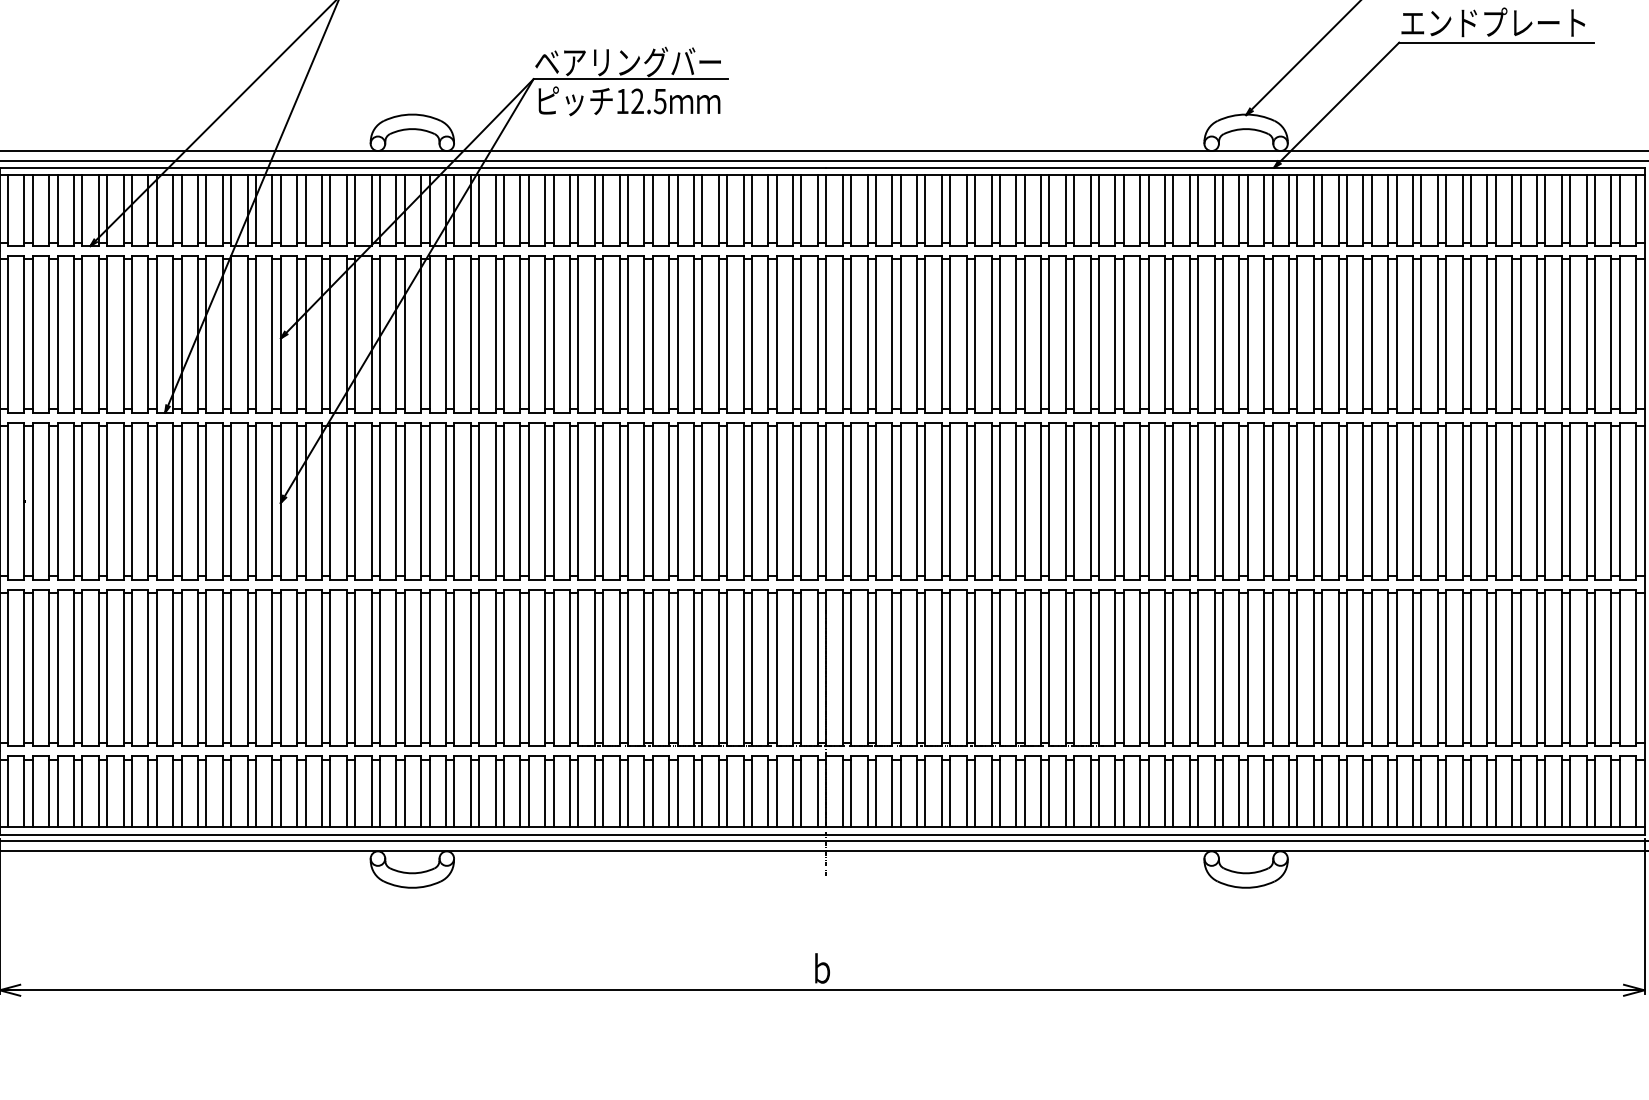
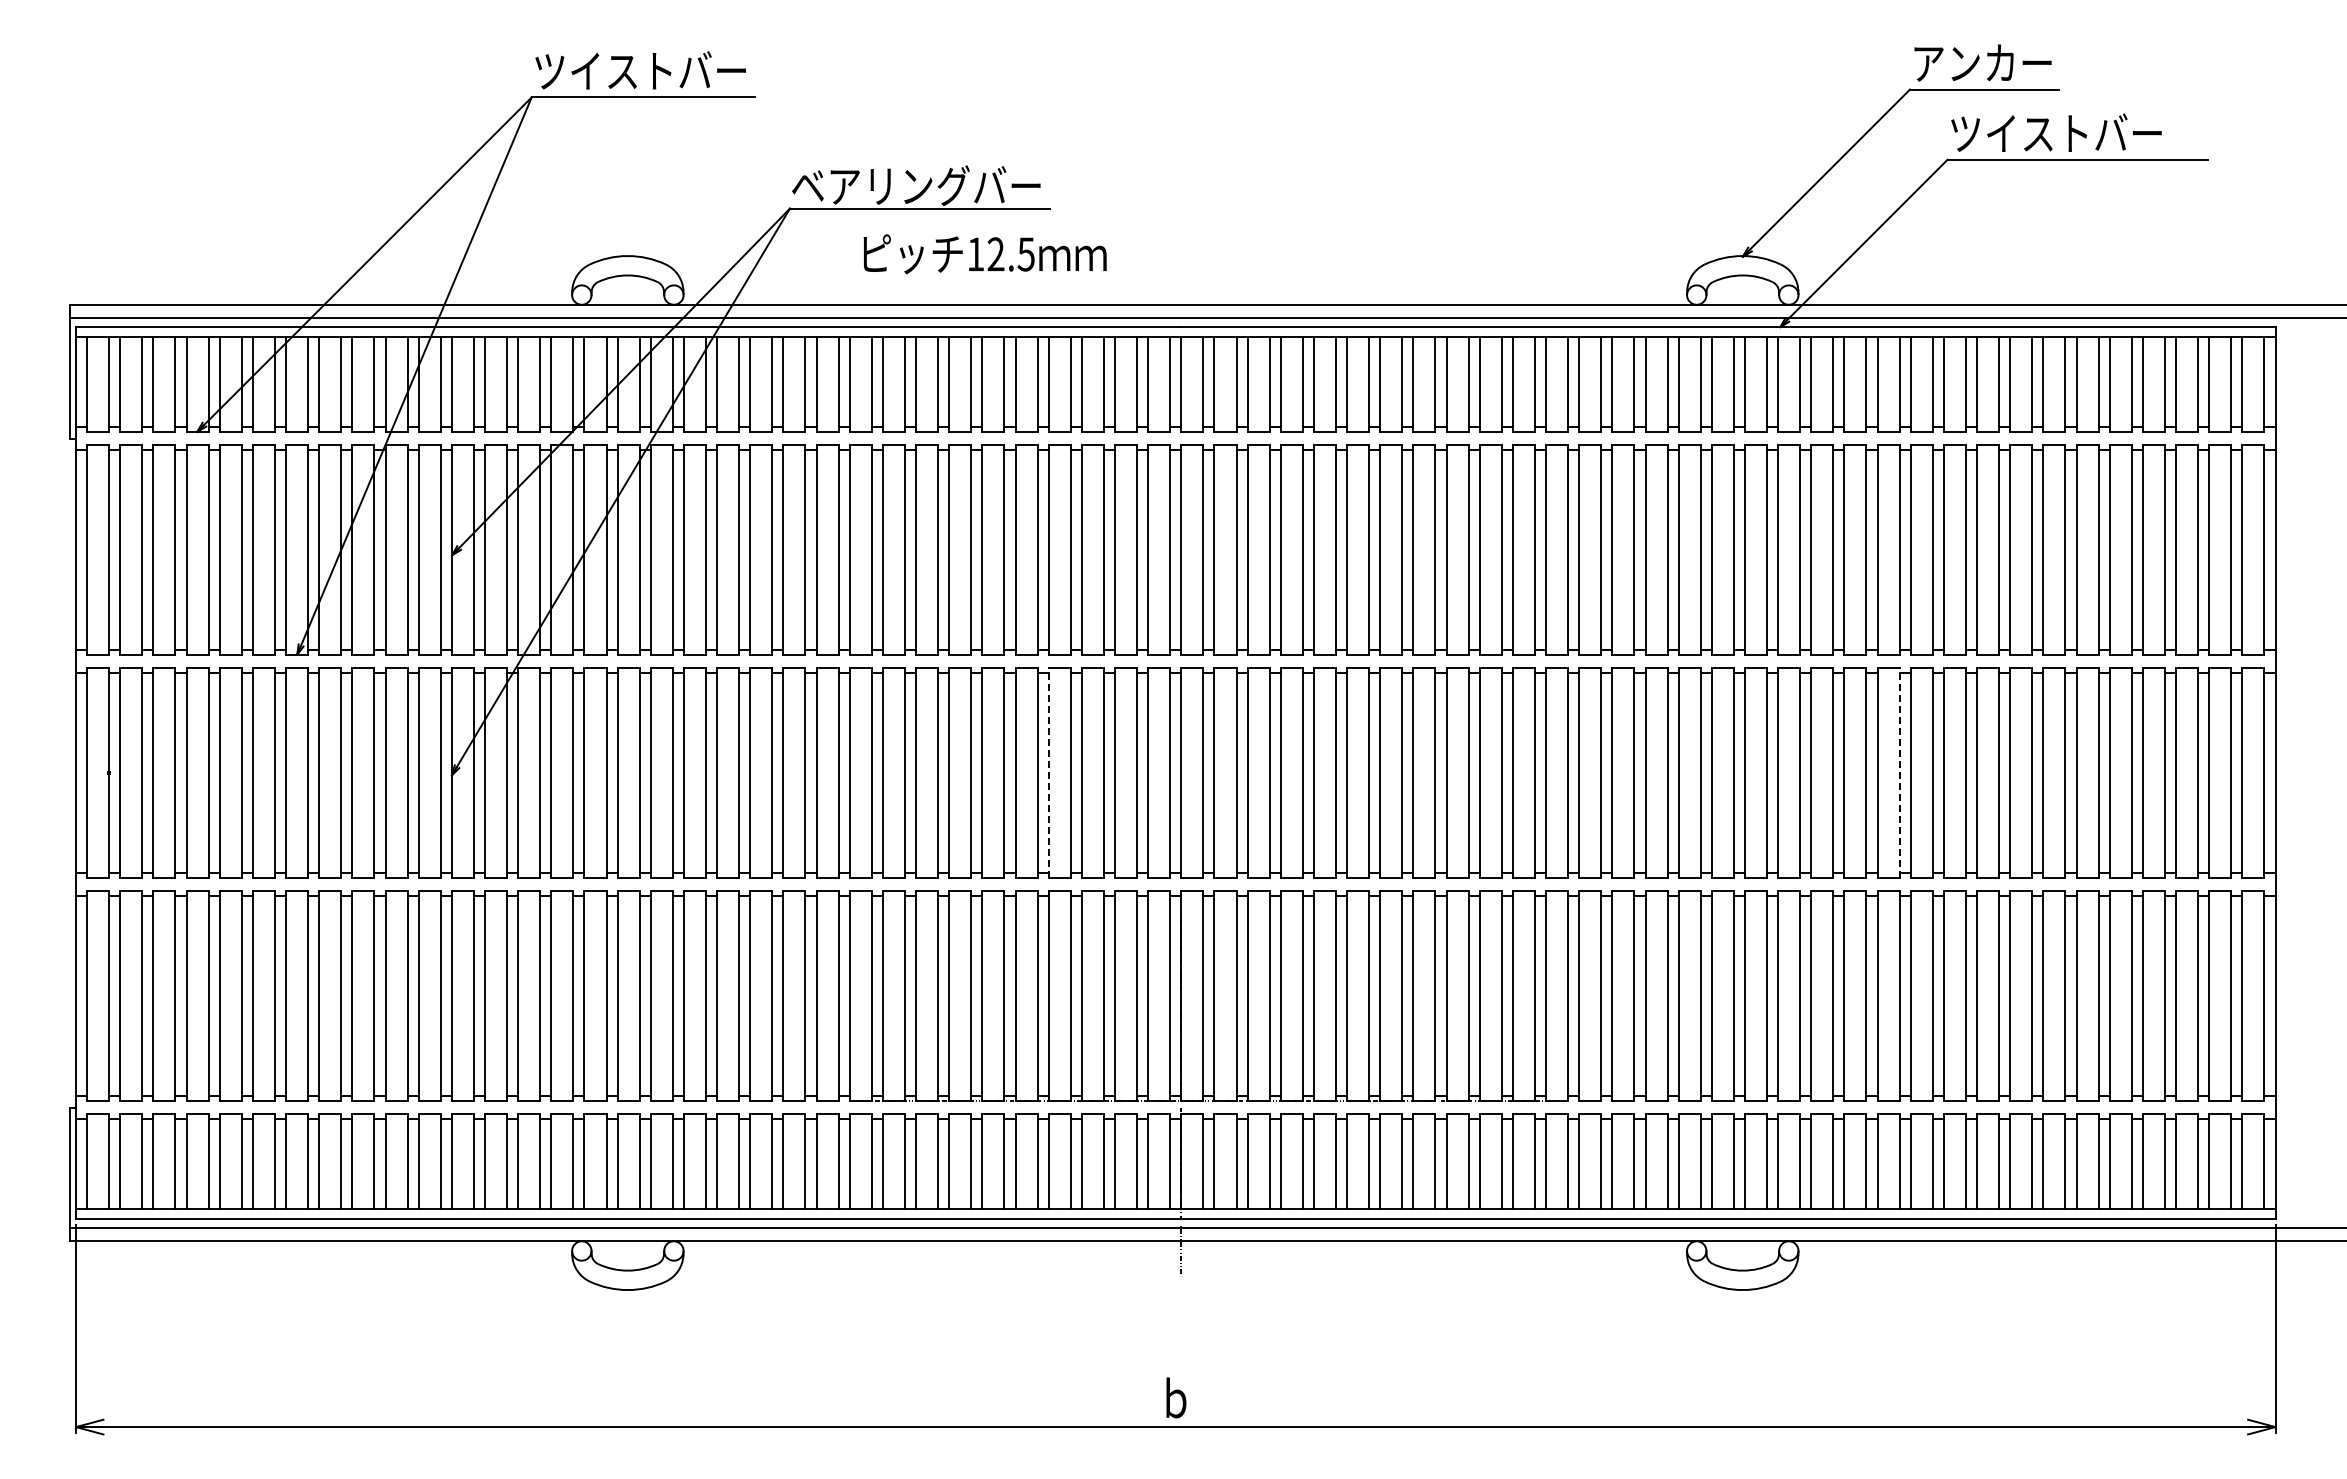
text: (1493, 22) -> (2073, 132), エンドプレート -> ツイストバー
text: (628, 101) -> (984, 254), moved
line: (726, 501) -> (1048, 773), solid -> dashed
line: (1363, 501) -> (1899, 773), solid -> dashed

